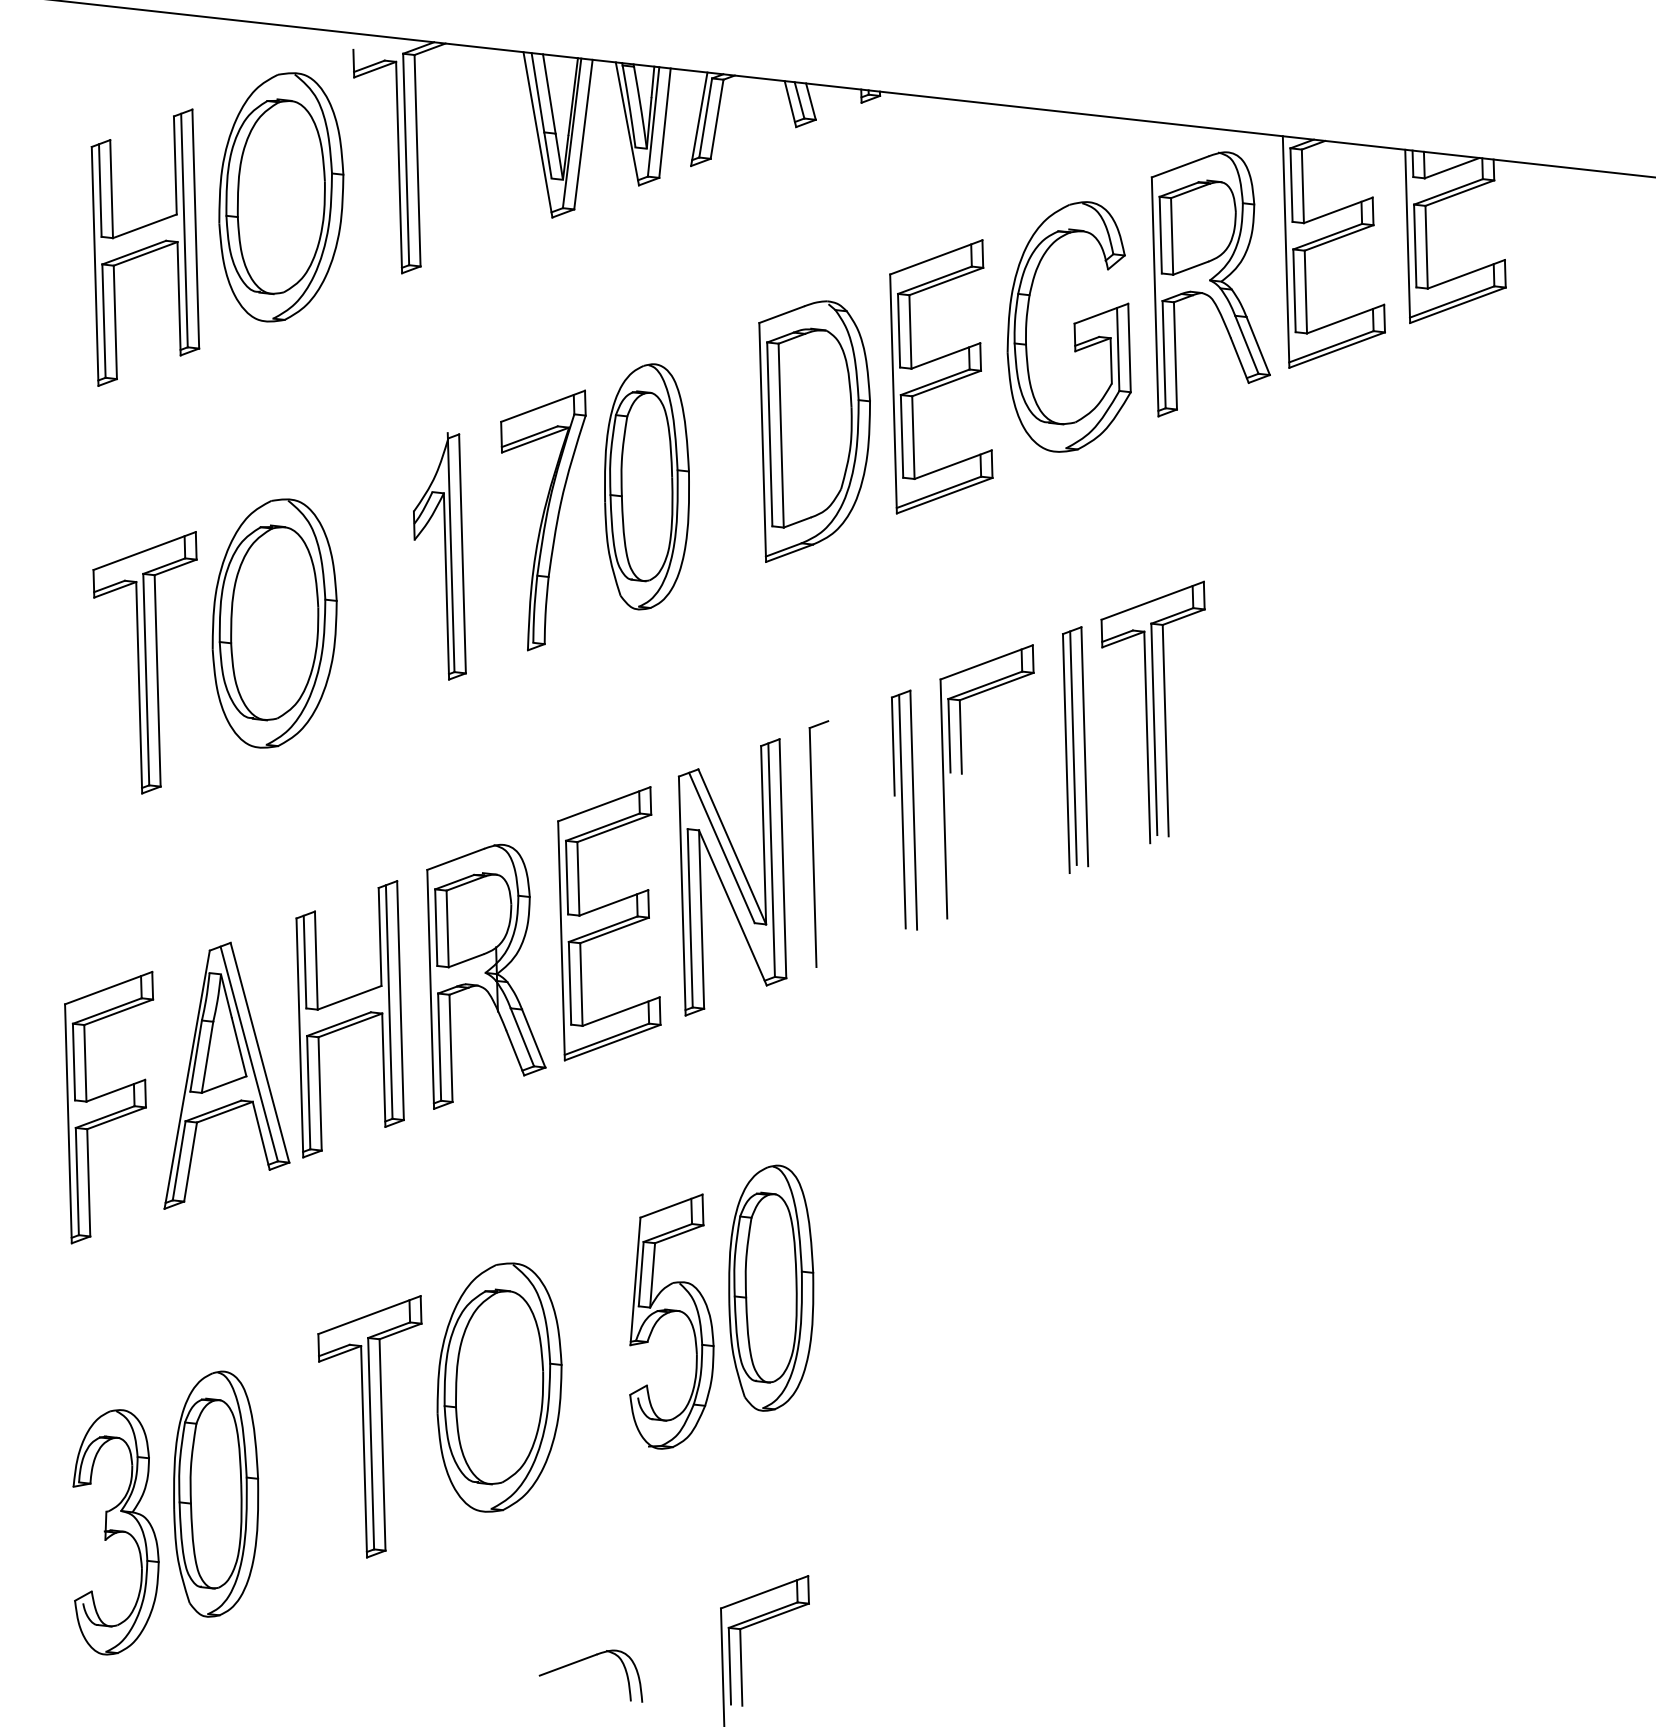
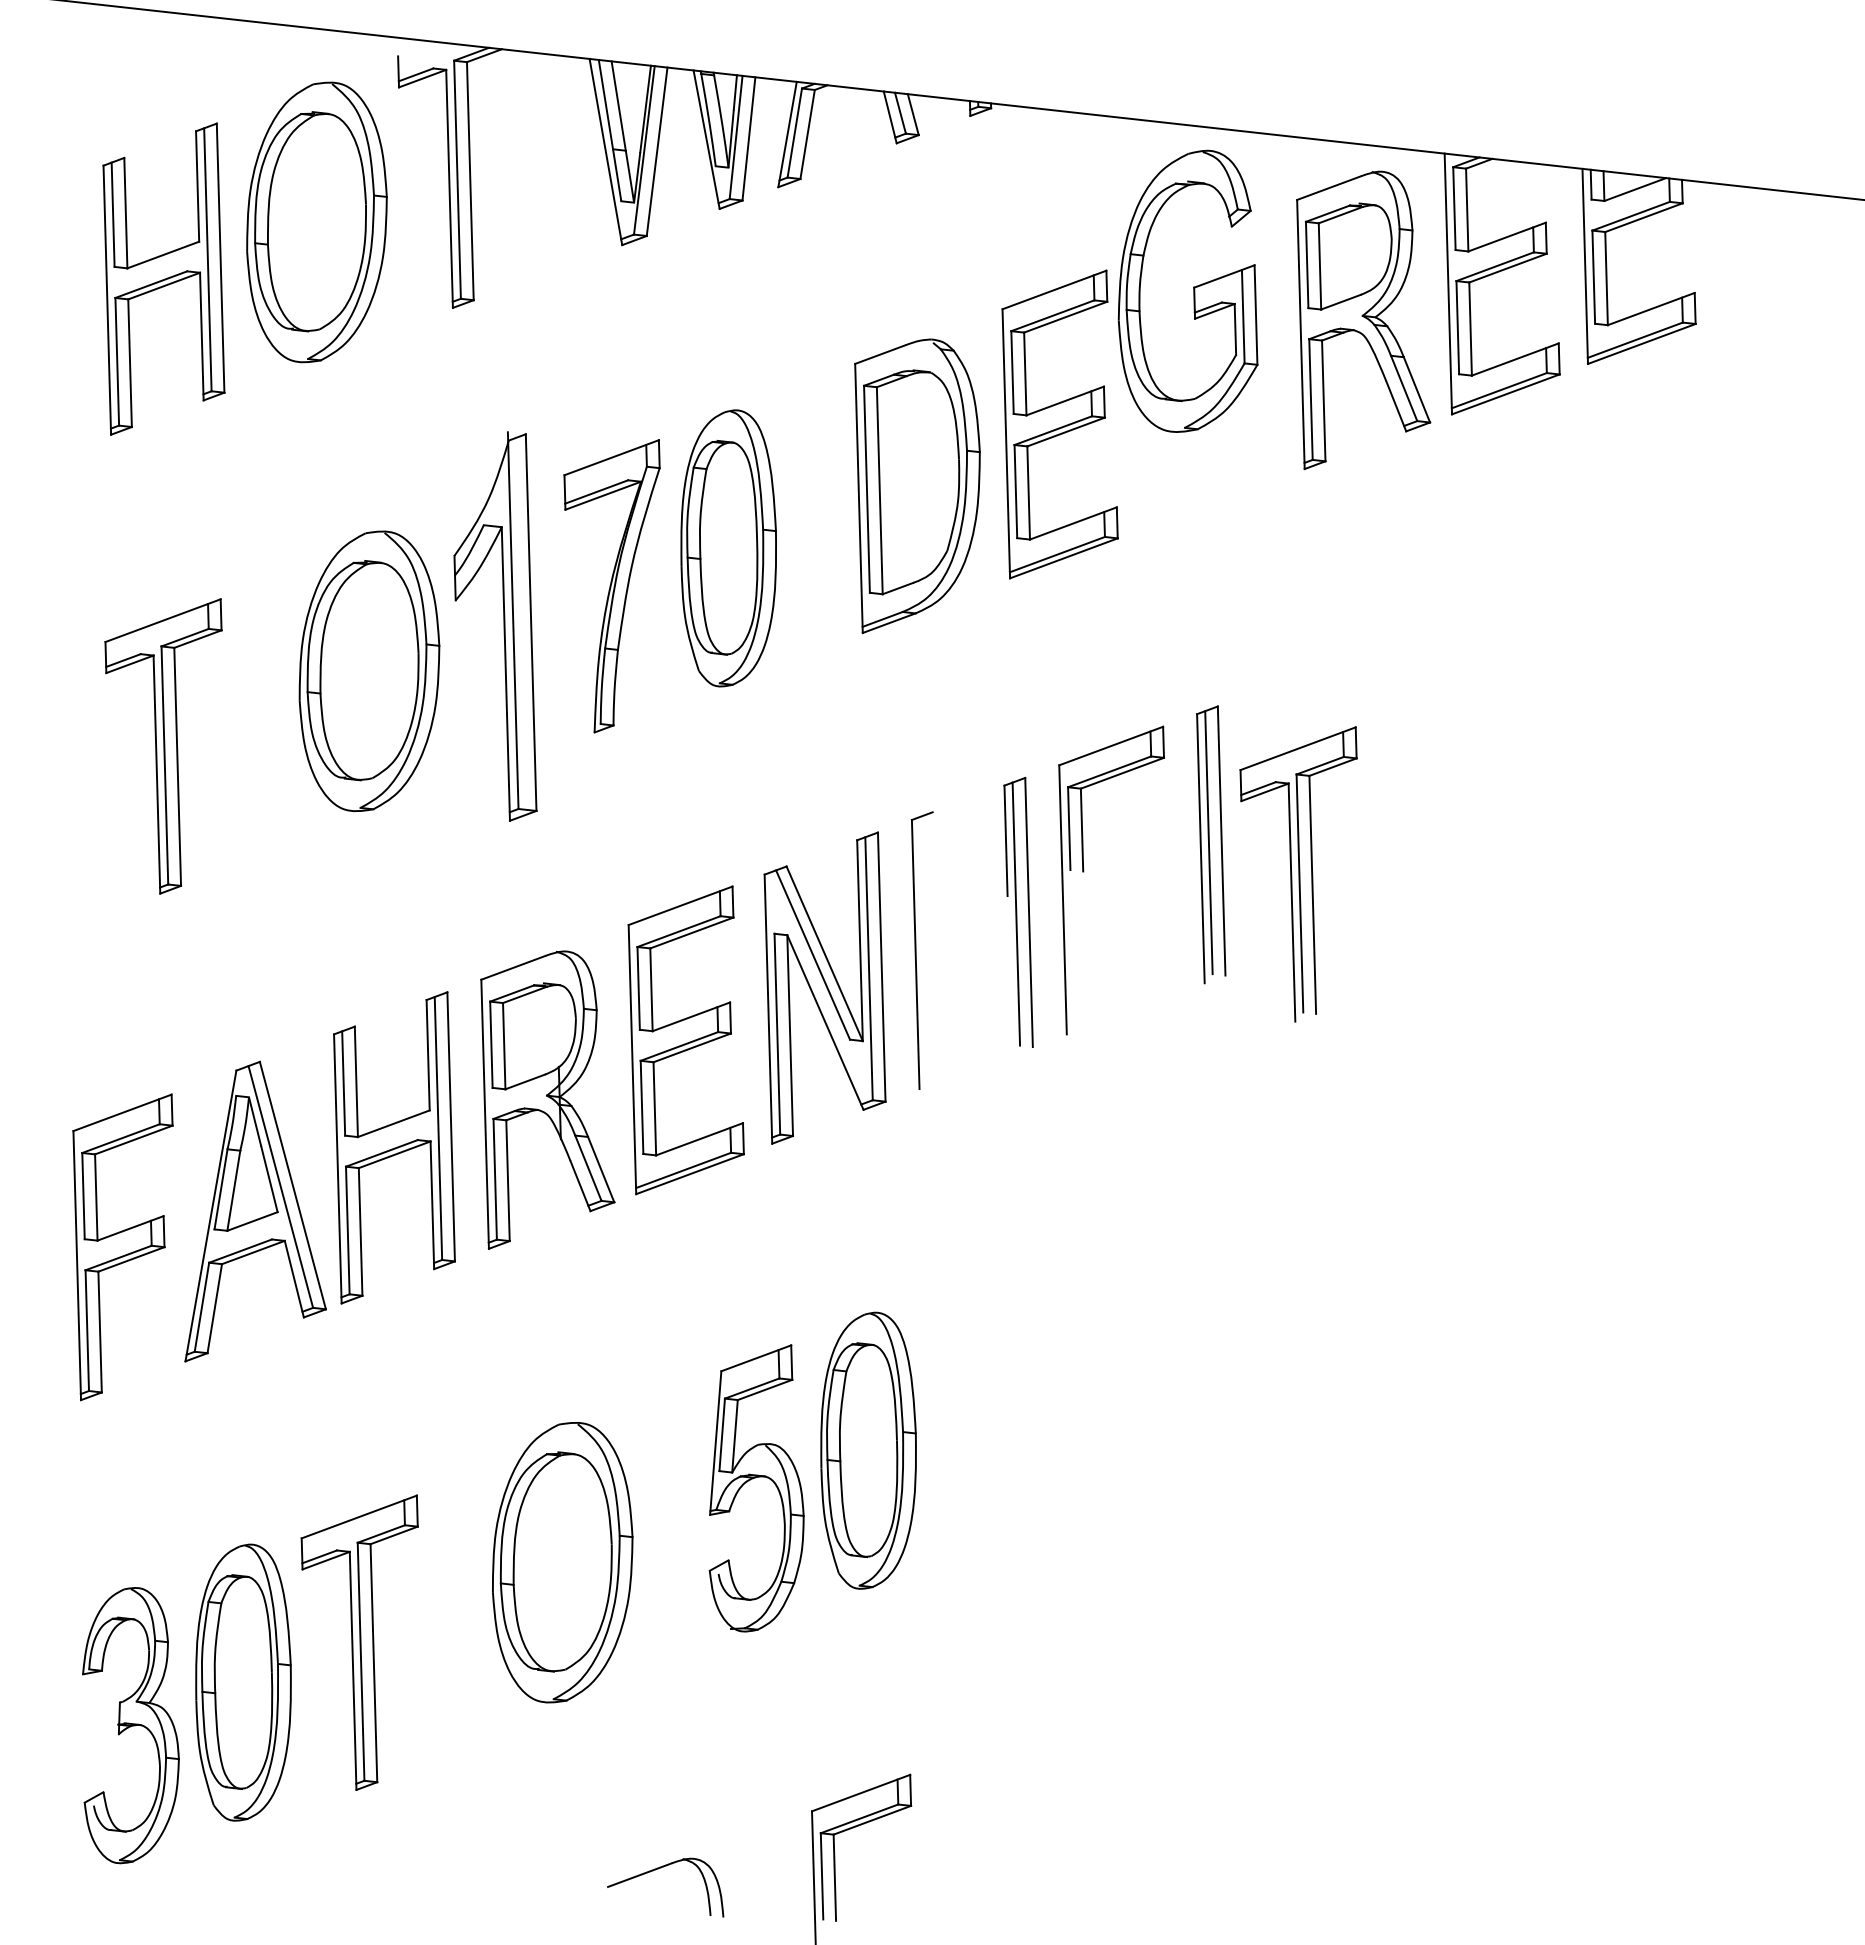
part: (1068, 326) -> (1187, 290), moved
part: (439, 556) -> (495, 626), size x1.4
part: (274, 622) -> (369, 670), moved
part: (1153, 712) -> (1298, 874), moved
part: (369, 1426) -> (359, 1642), moved

